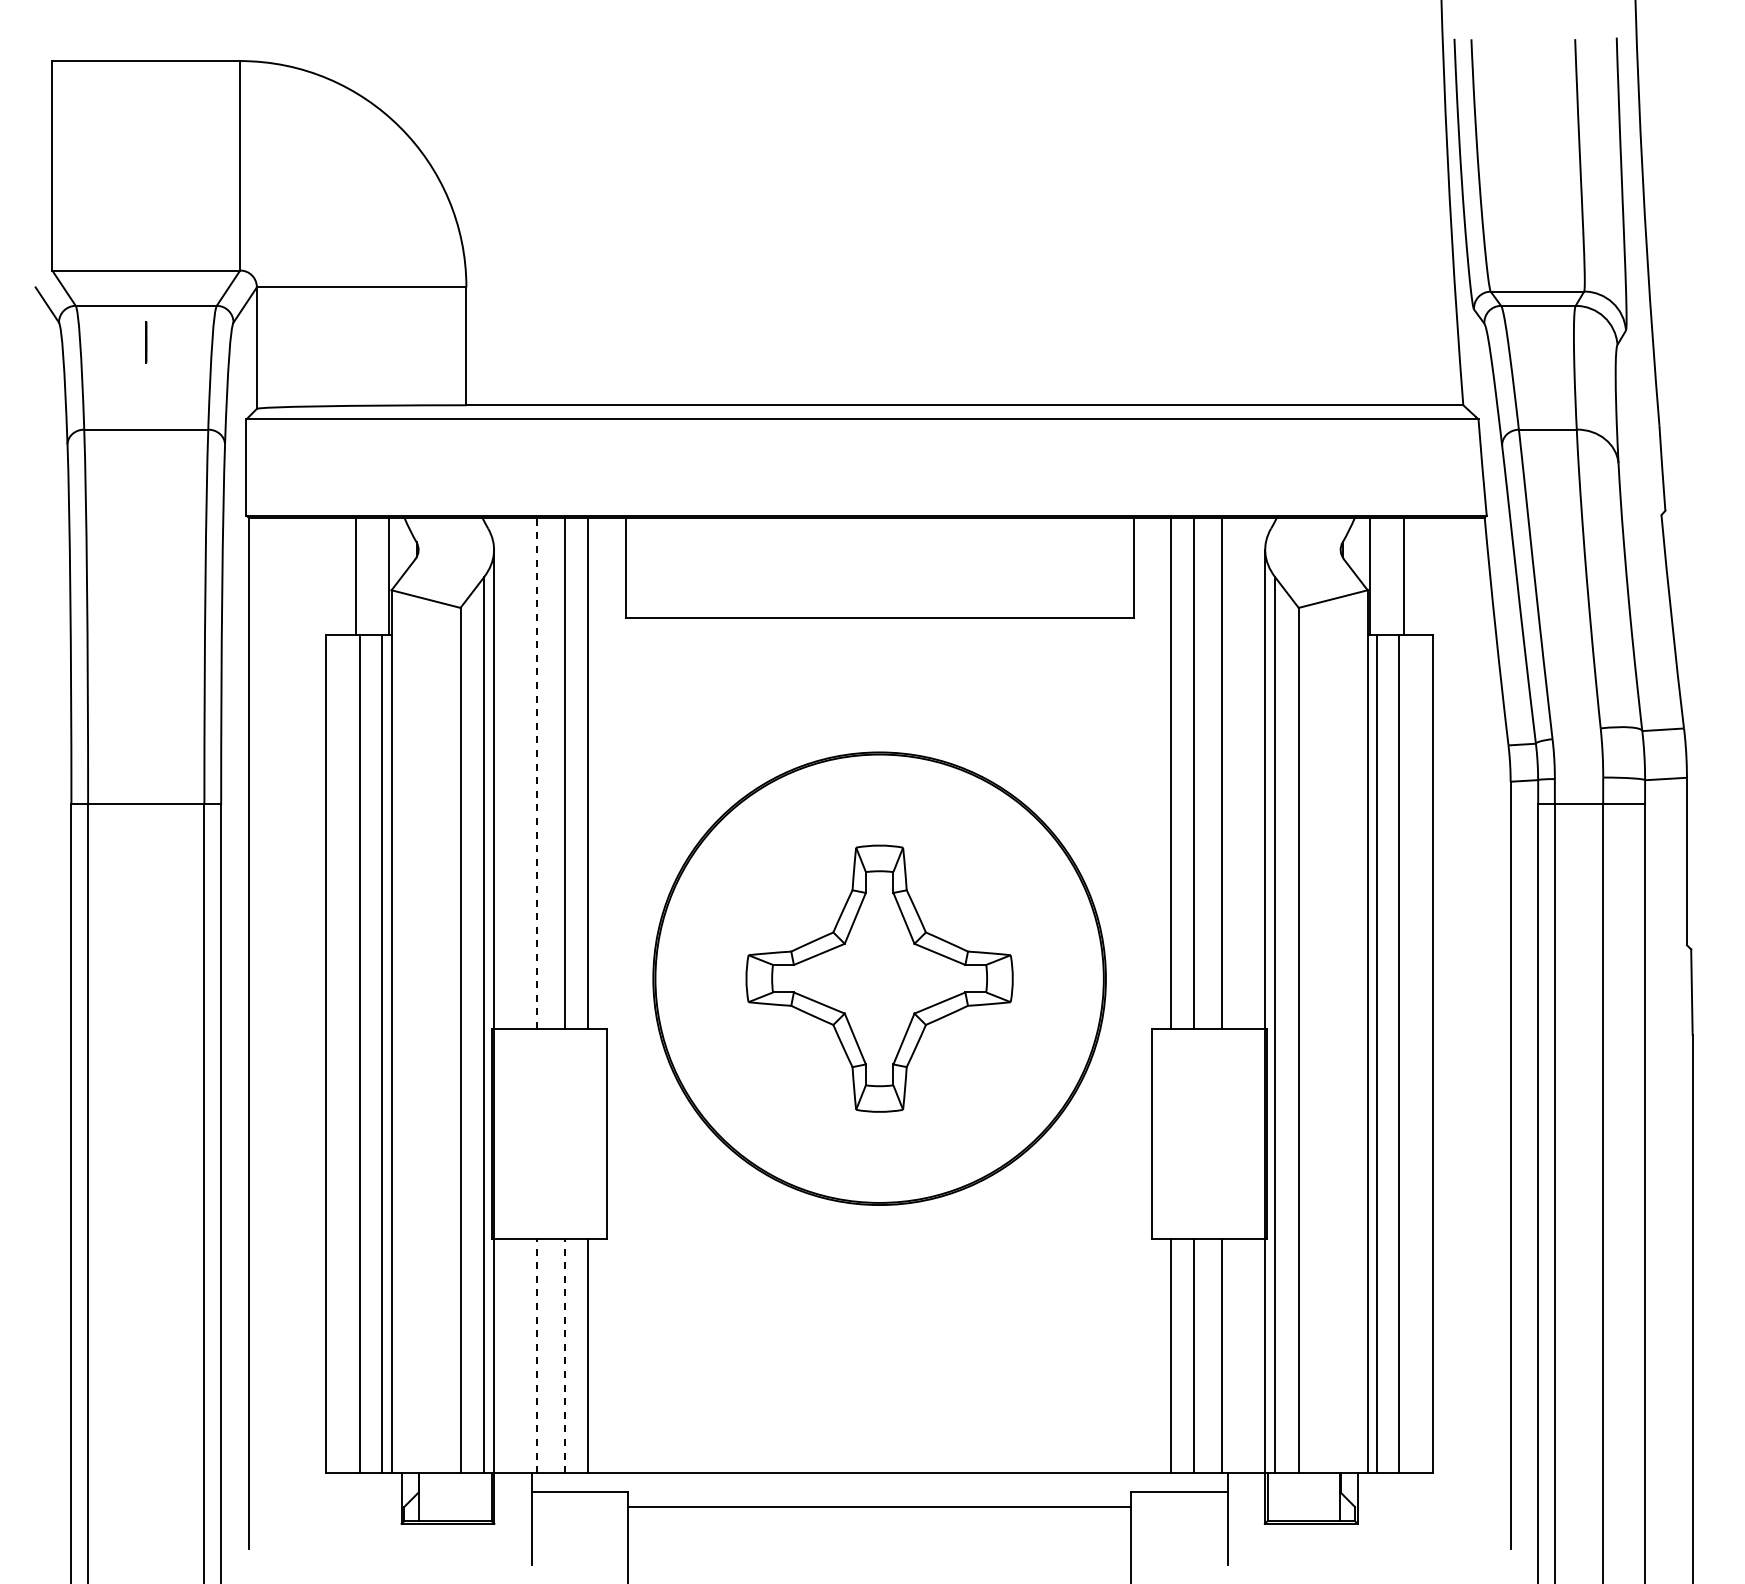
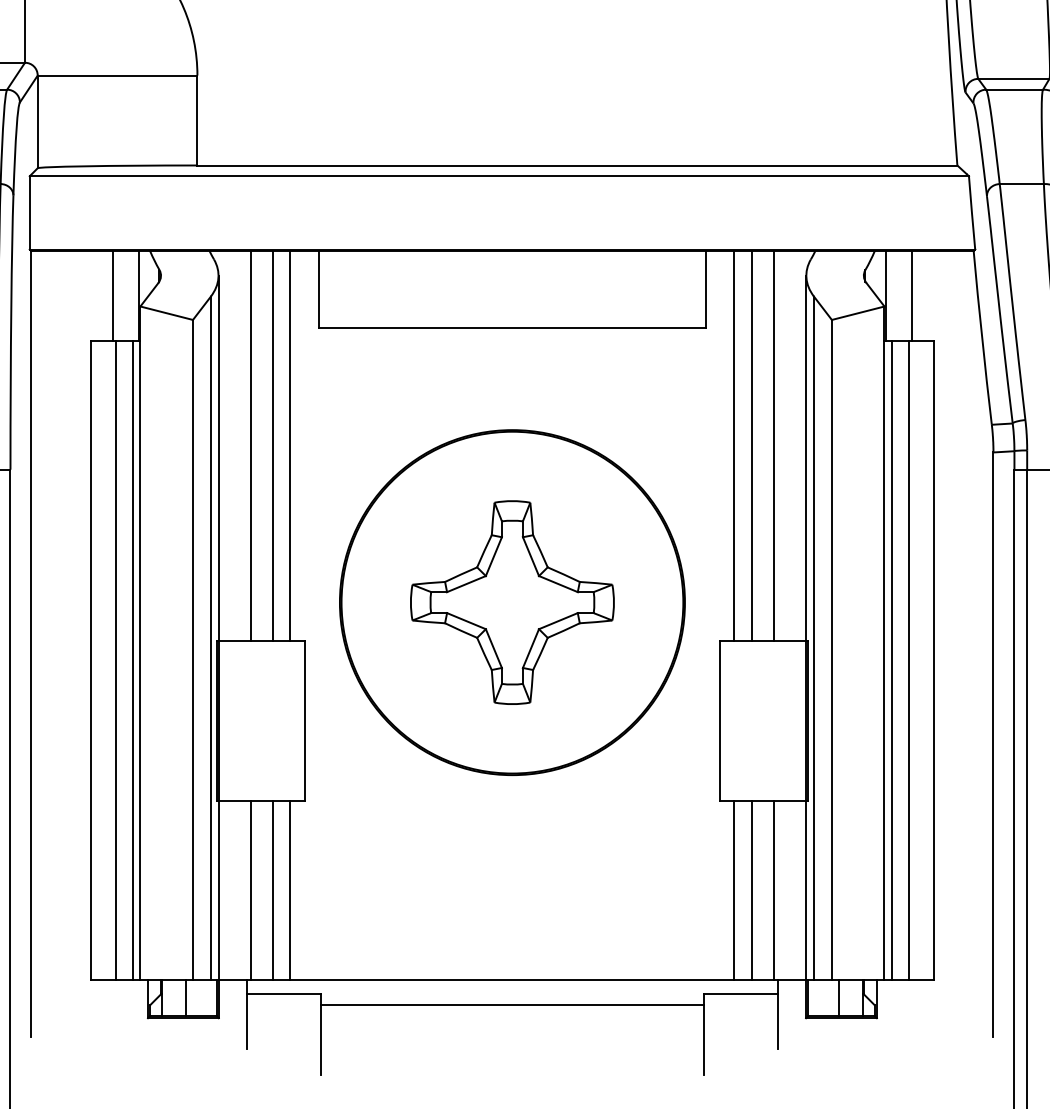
line: (536, 773) -> (250, 446), dashed -> solid
line: (536, 1355) -> (250, 889), dashed -> solid
line: (565, 1355) -> (272, 889), dashed -> solid
line: (451, 1496) -> (186, 997), added
line: (1308, 1496) -> (839, 997), added

